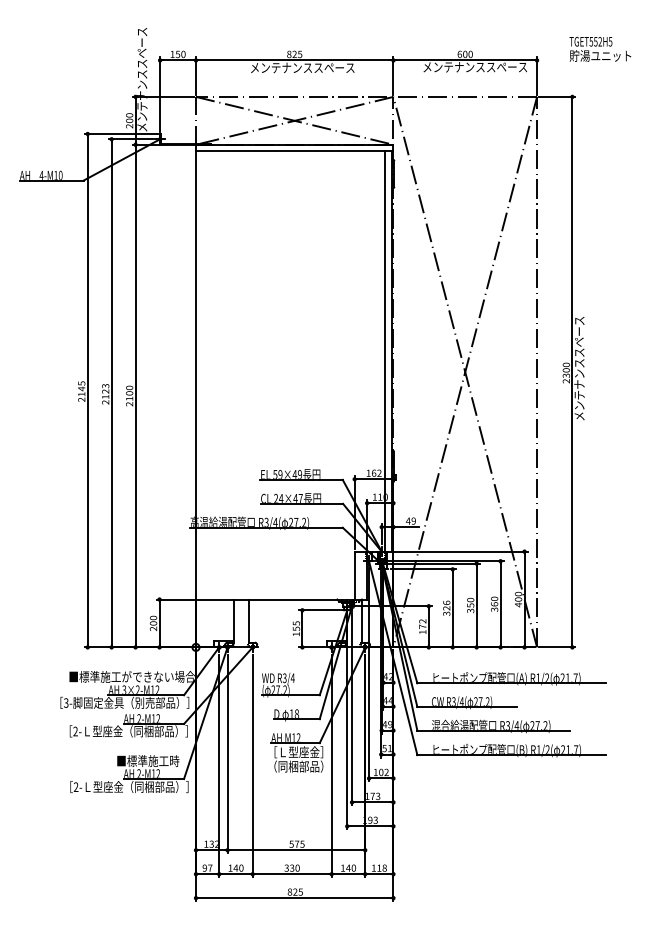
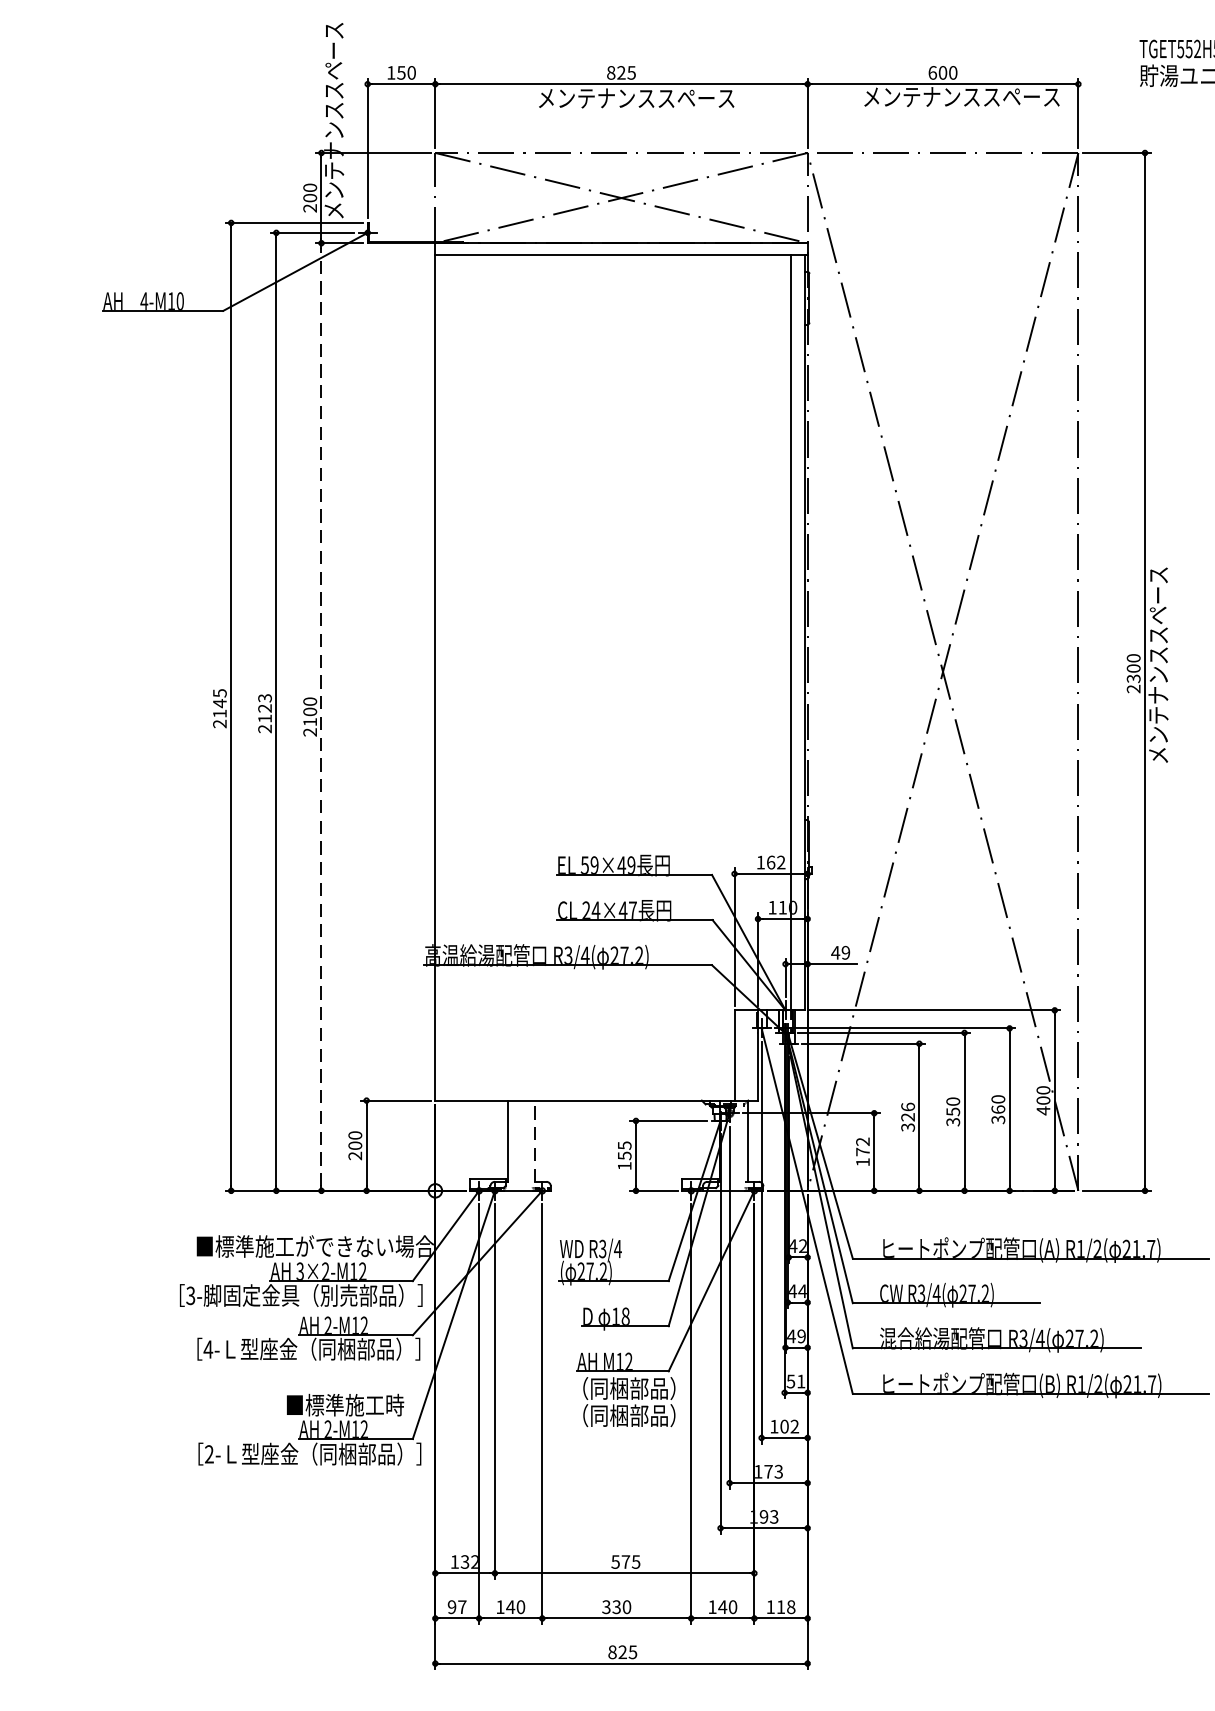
line: (135, 396) -> (321, 717), solid -> dashed
line: (249, 621) -> (536, 1142), solid -> dashed
text: (75, 731) -> (208, 1349), 2- -> 4-
text: (298, 752) -> (628, 1389), ［Ｌ型座金］ -> （同梱部品）

